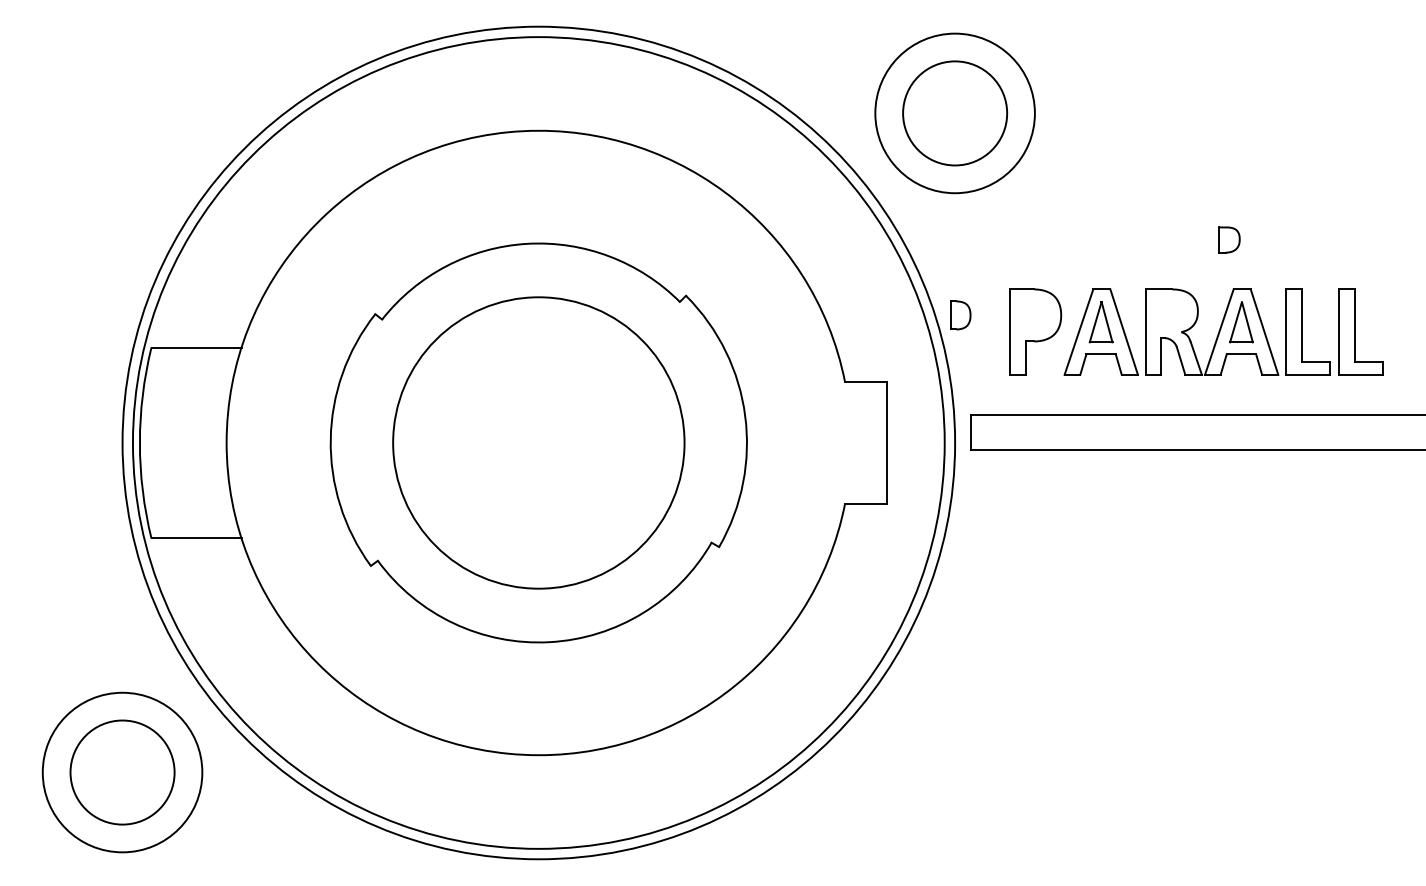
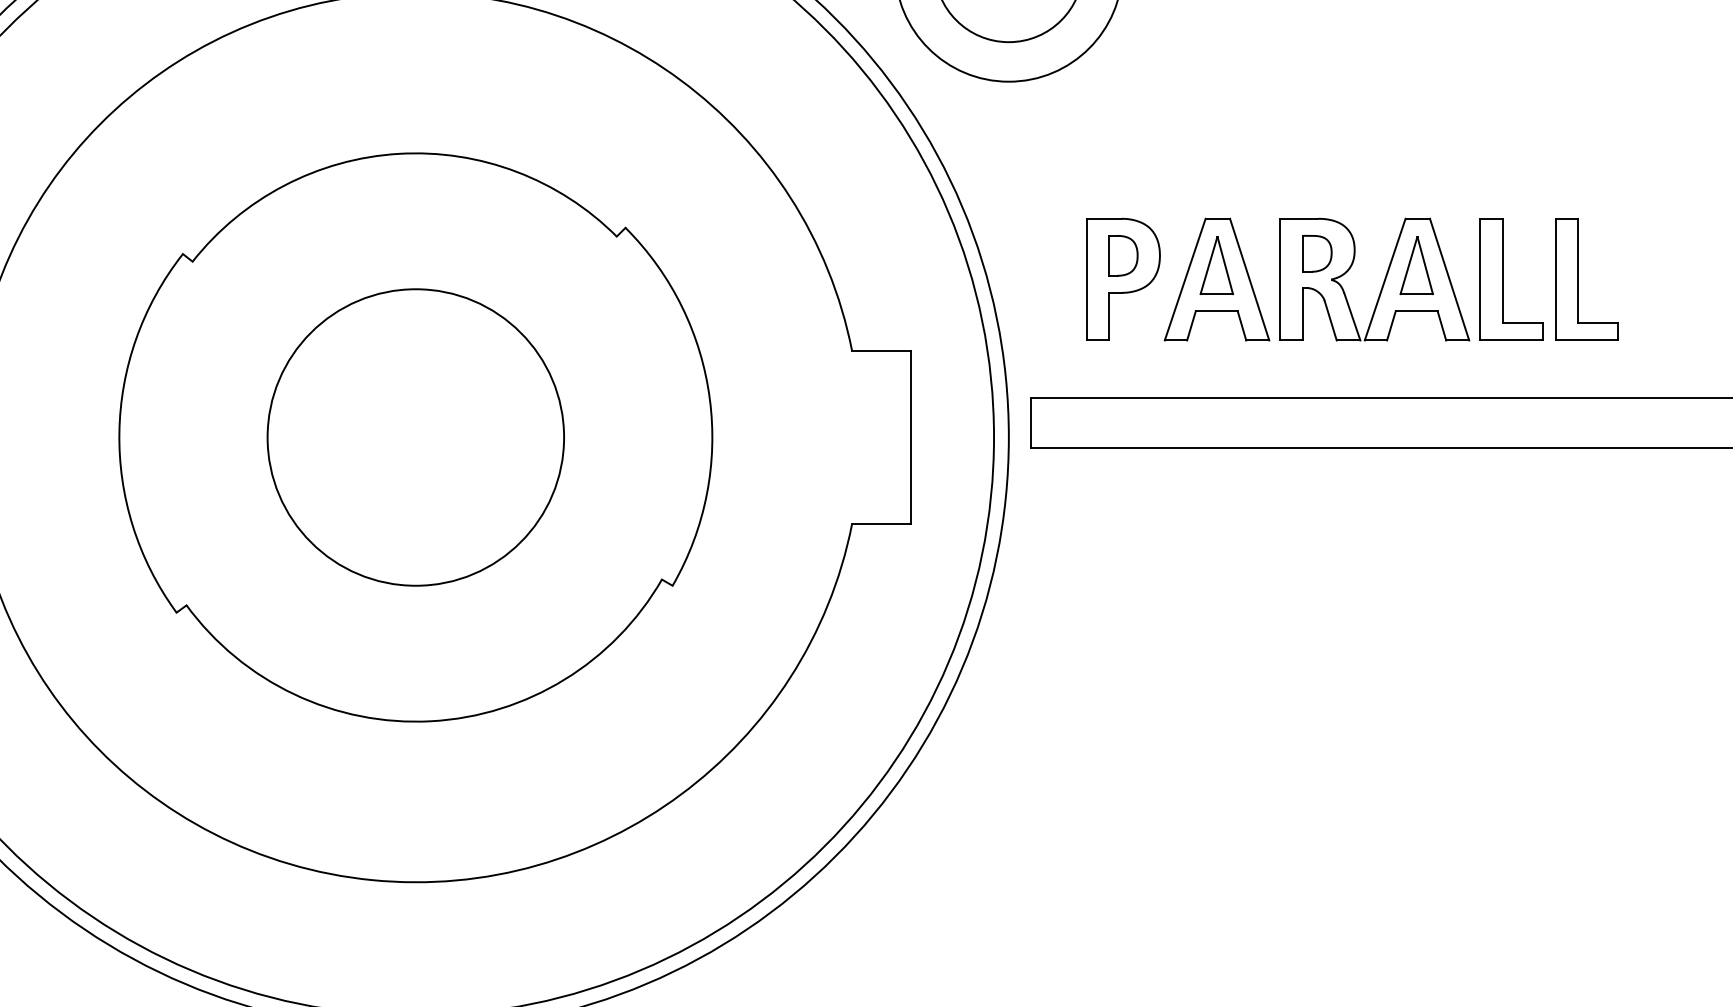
part: (1229, 239) -> (1317, 253), moved
part: (960, 315) -> (1123, 255), moved
circle: (538, 442) -> (415, 436), size x0.71

